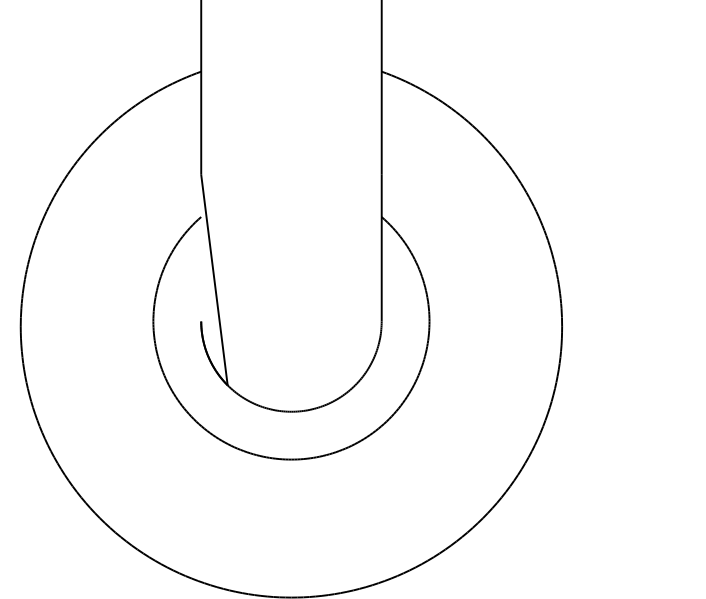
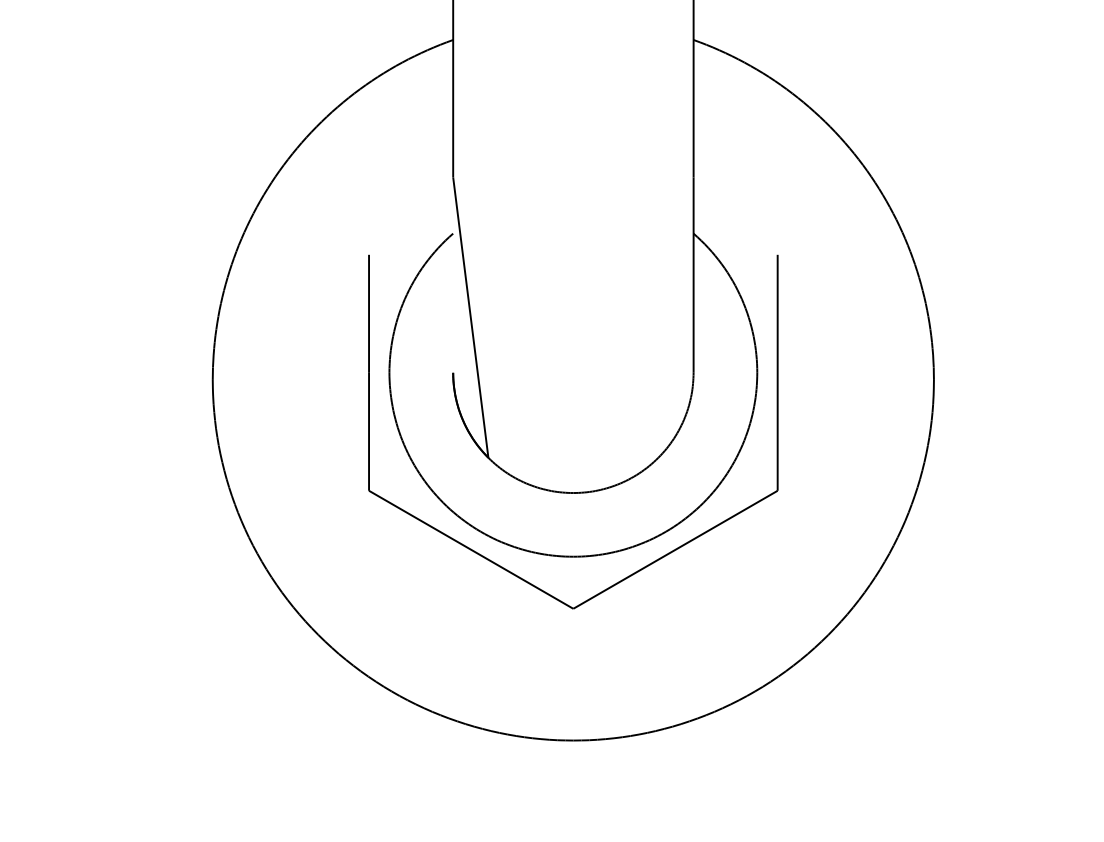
part: (347, 465) -> (647, 564), added

